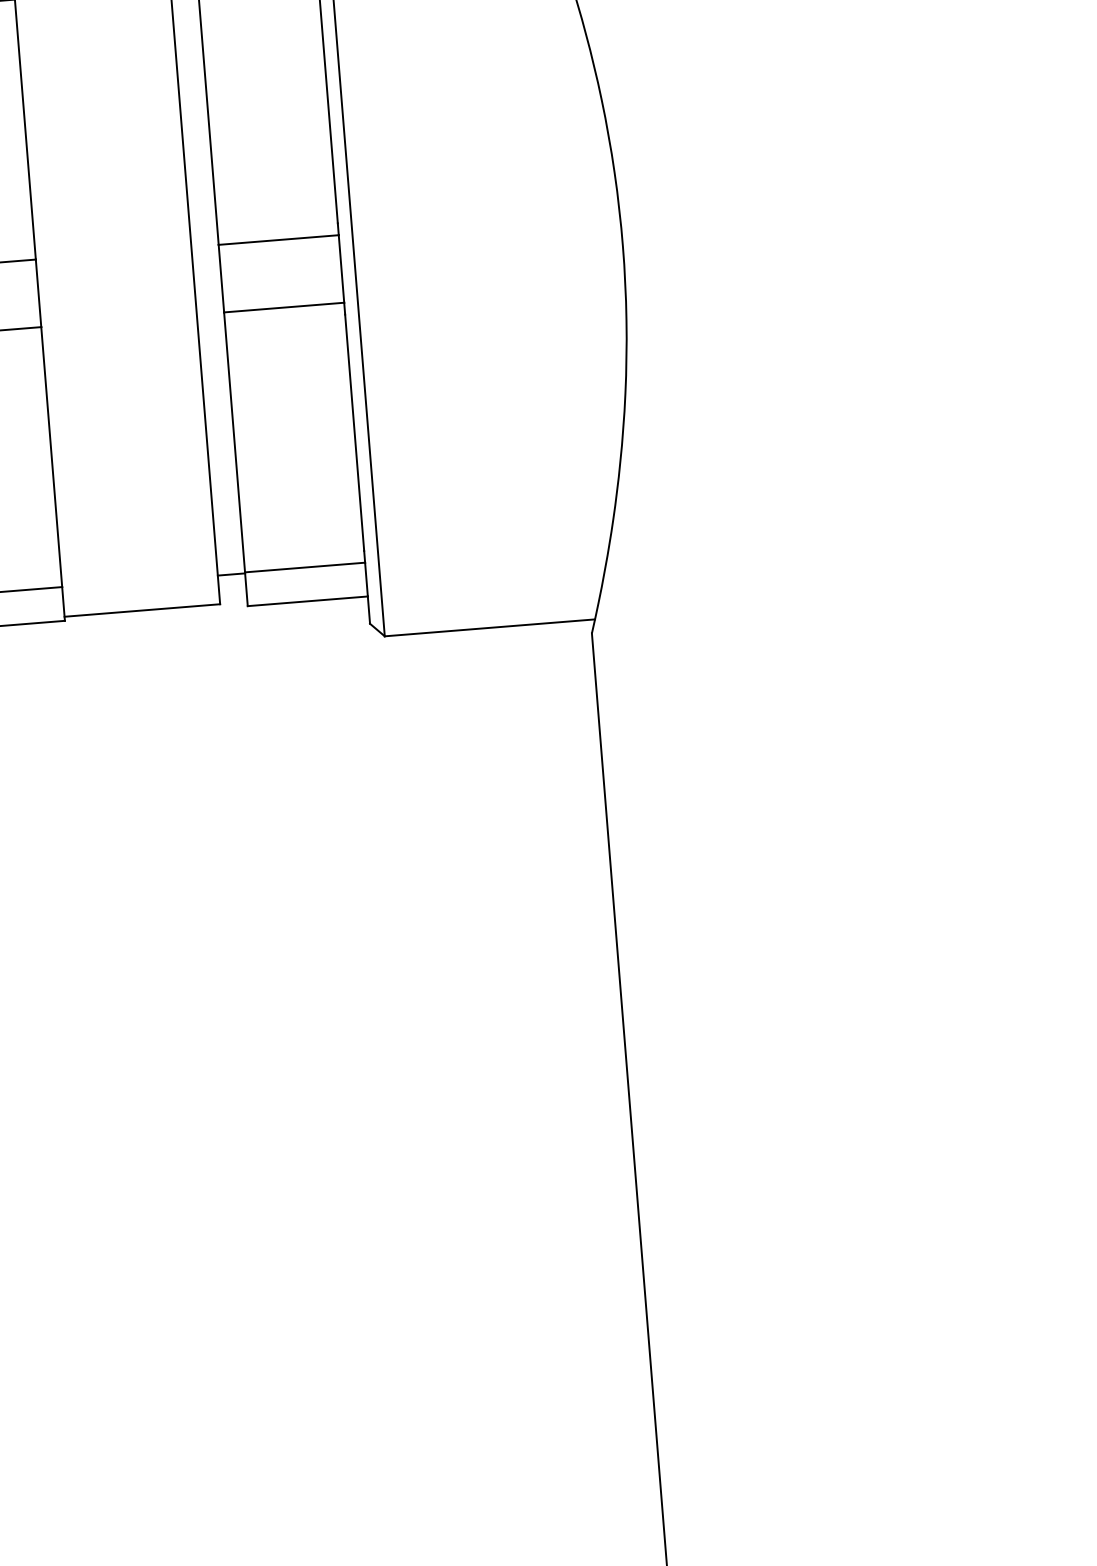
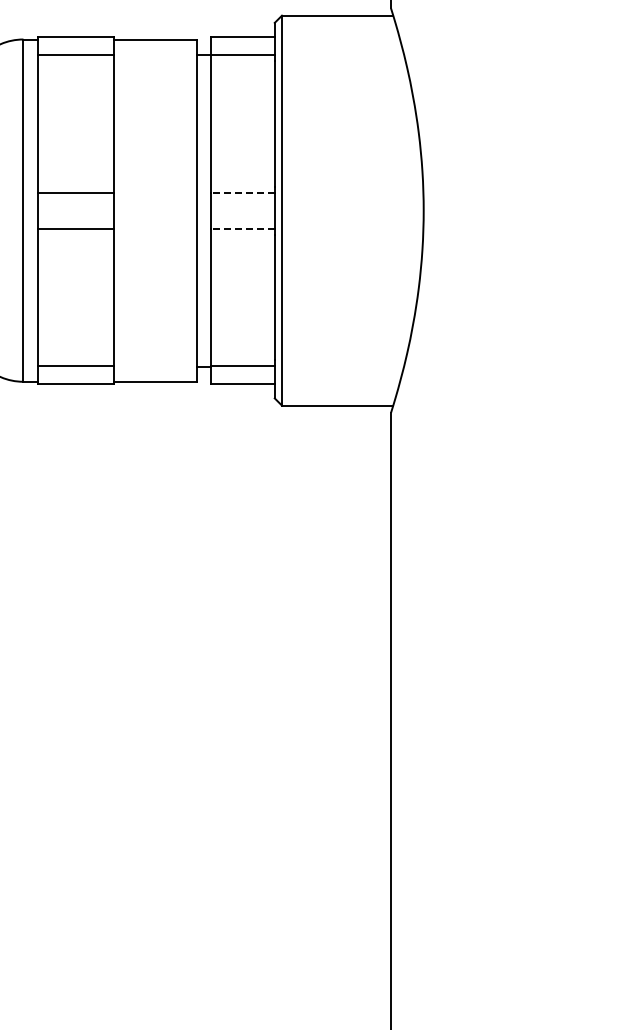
line: (279, 239) -> (243, 192), solid -> dashed
line: (285, 307) -> (243, 228), solid -> dashed

